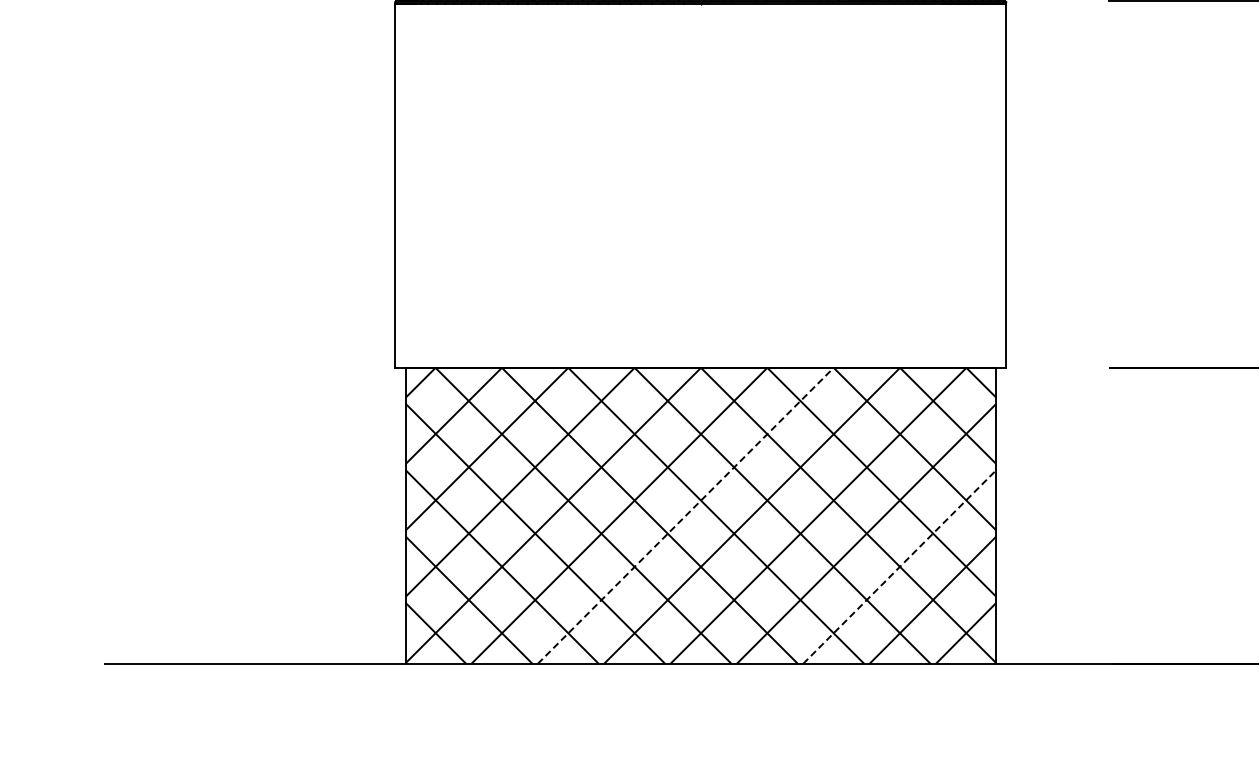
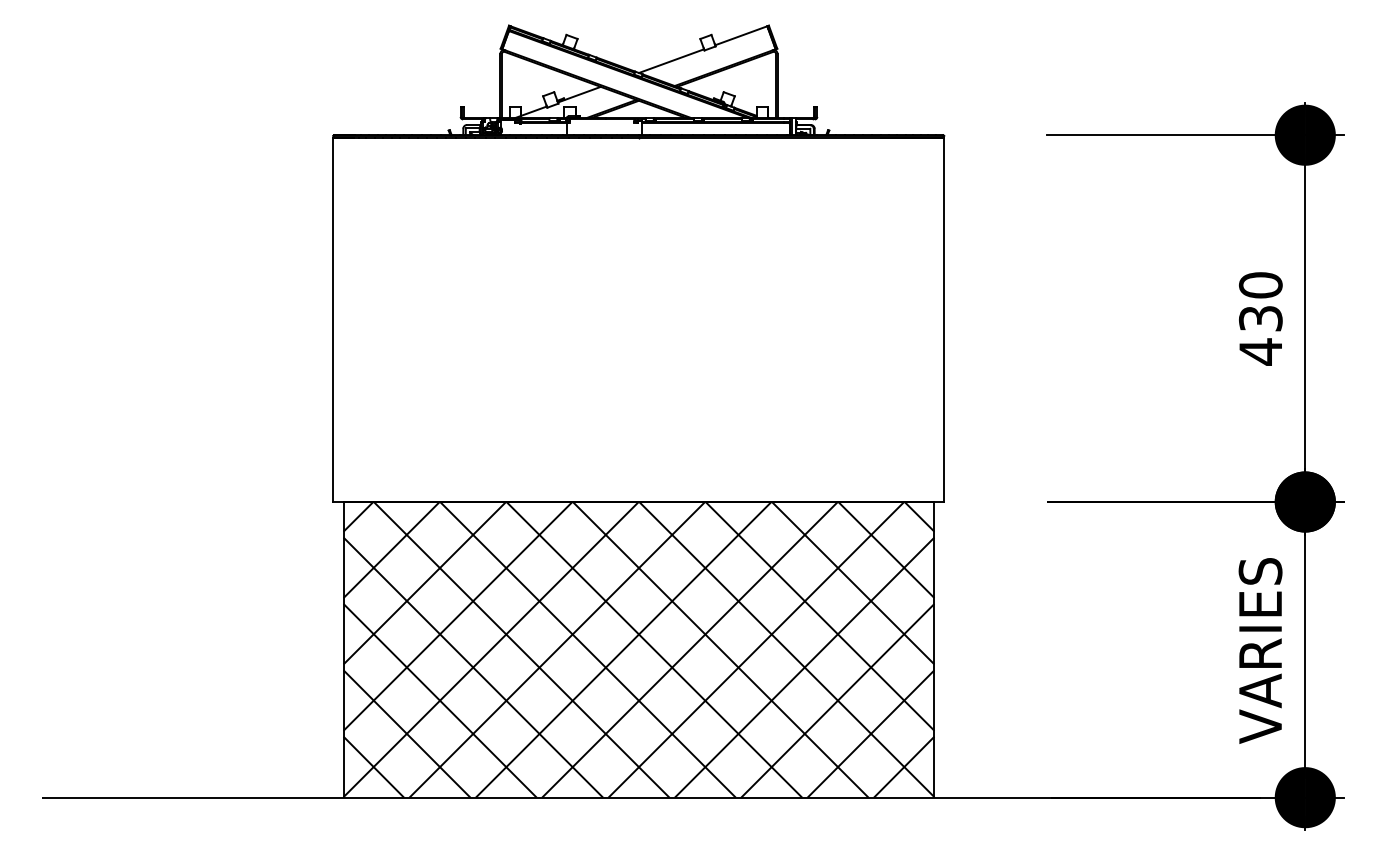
line: (685, 515) -> (623, 649), dashed -> solid
line: (899, 566) -> (837, 700), dashed -> solid

